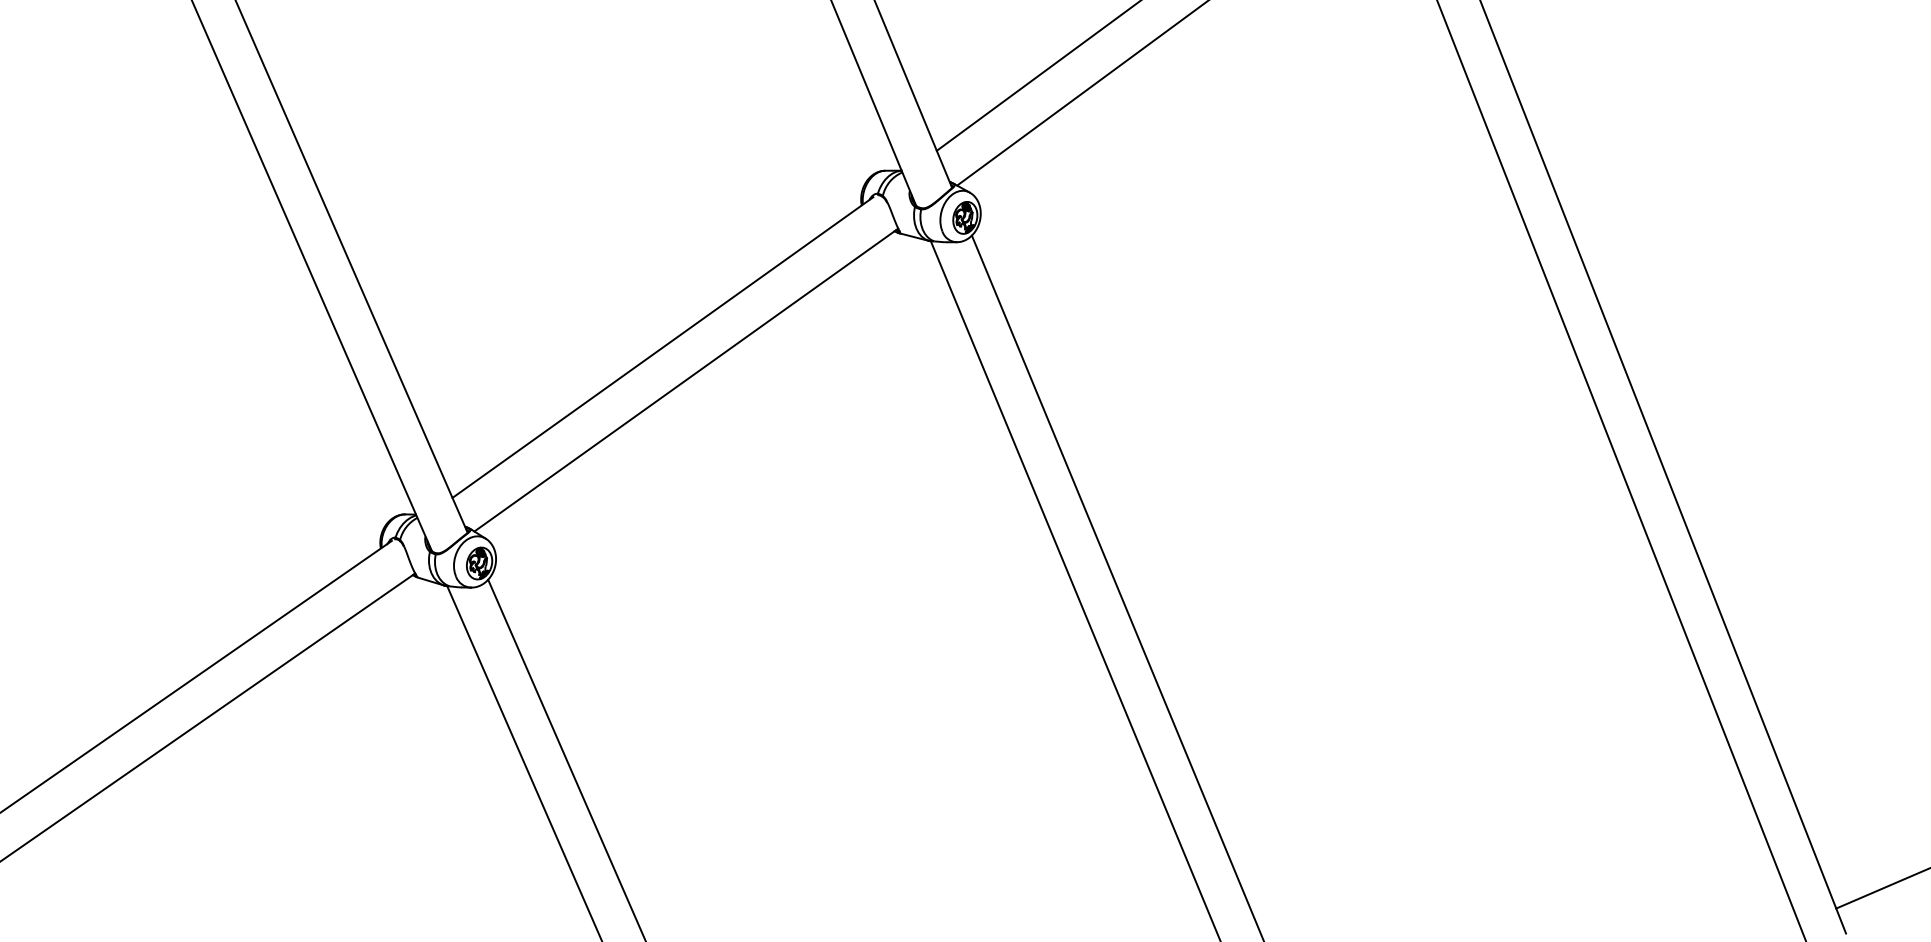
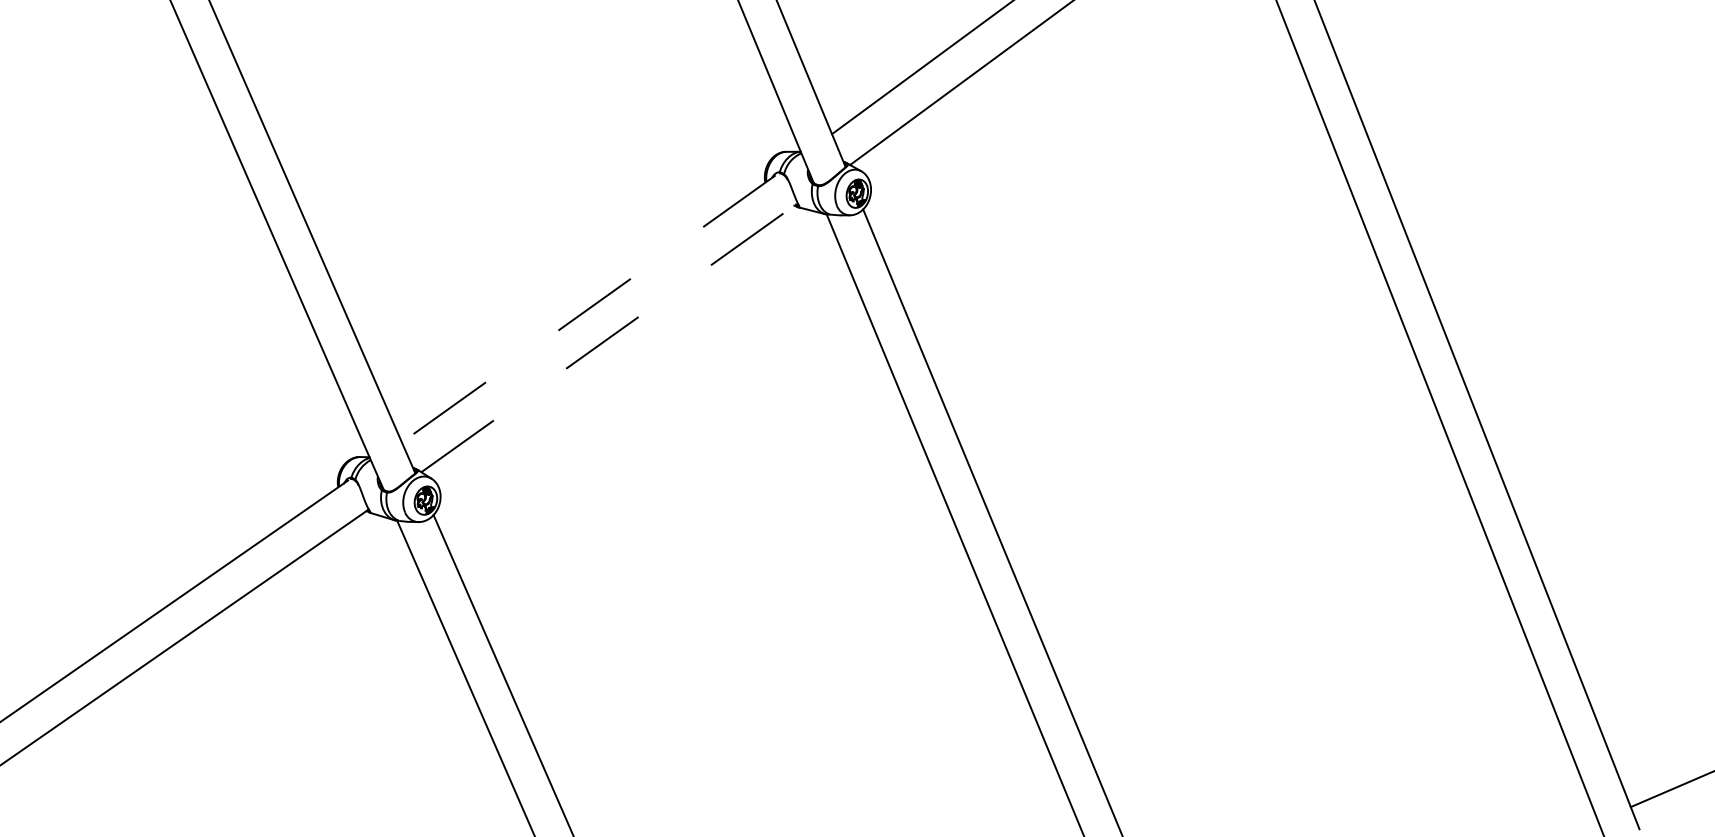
line: (662, 347) -> (588, 308), solid -> dashed
line: (686, 379) -> (609, 337), solid -> dashed

